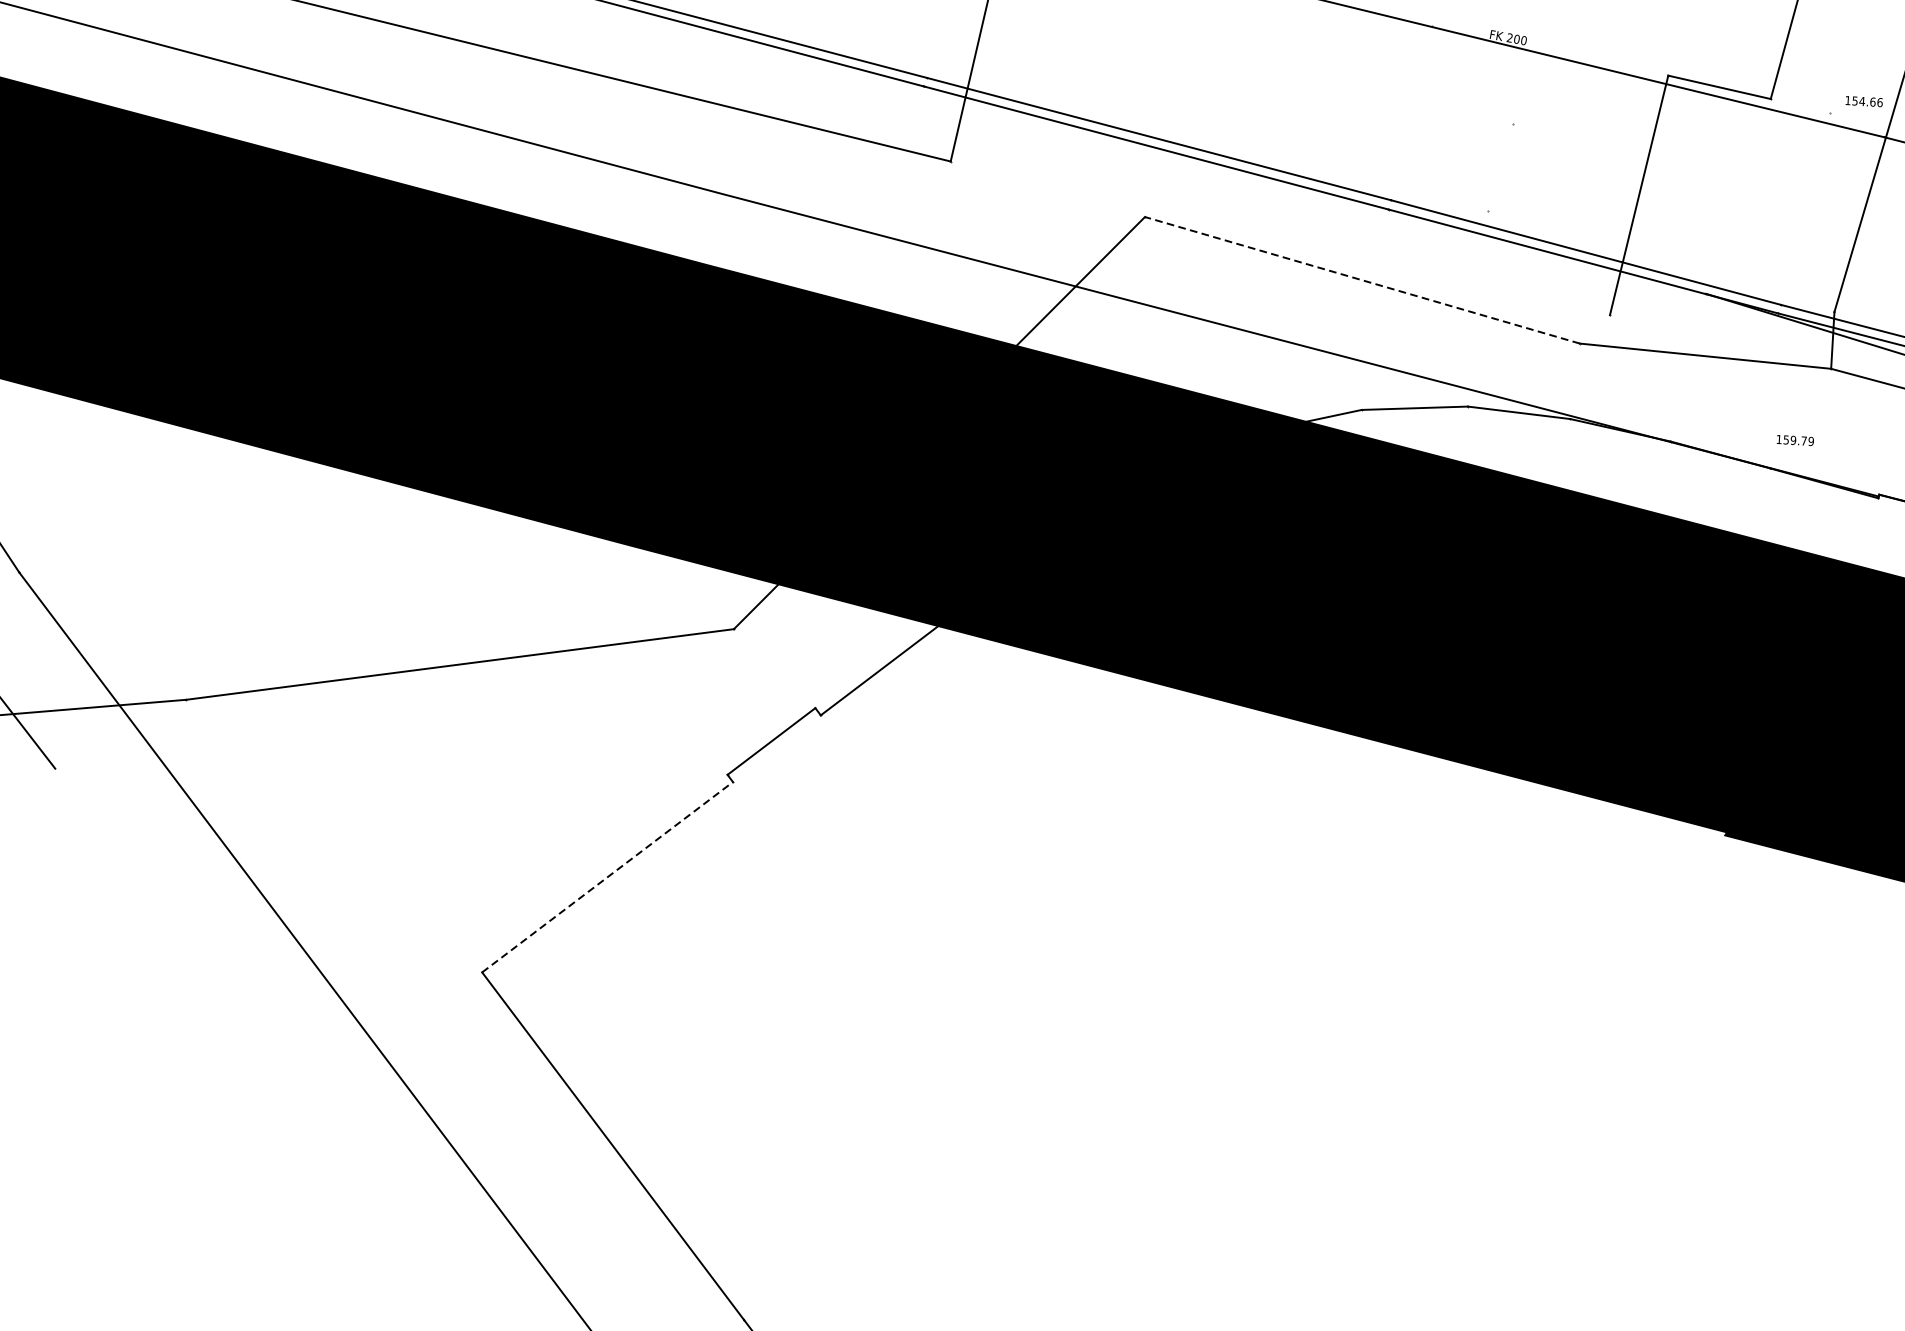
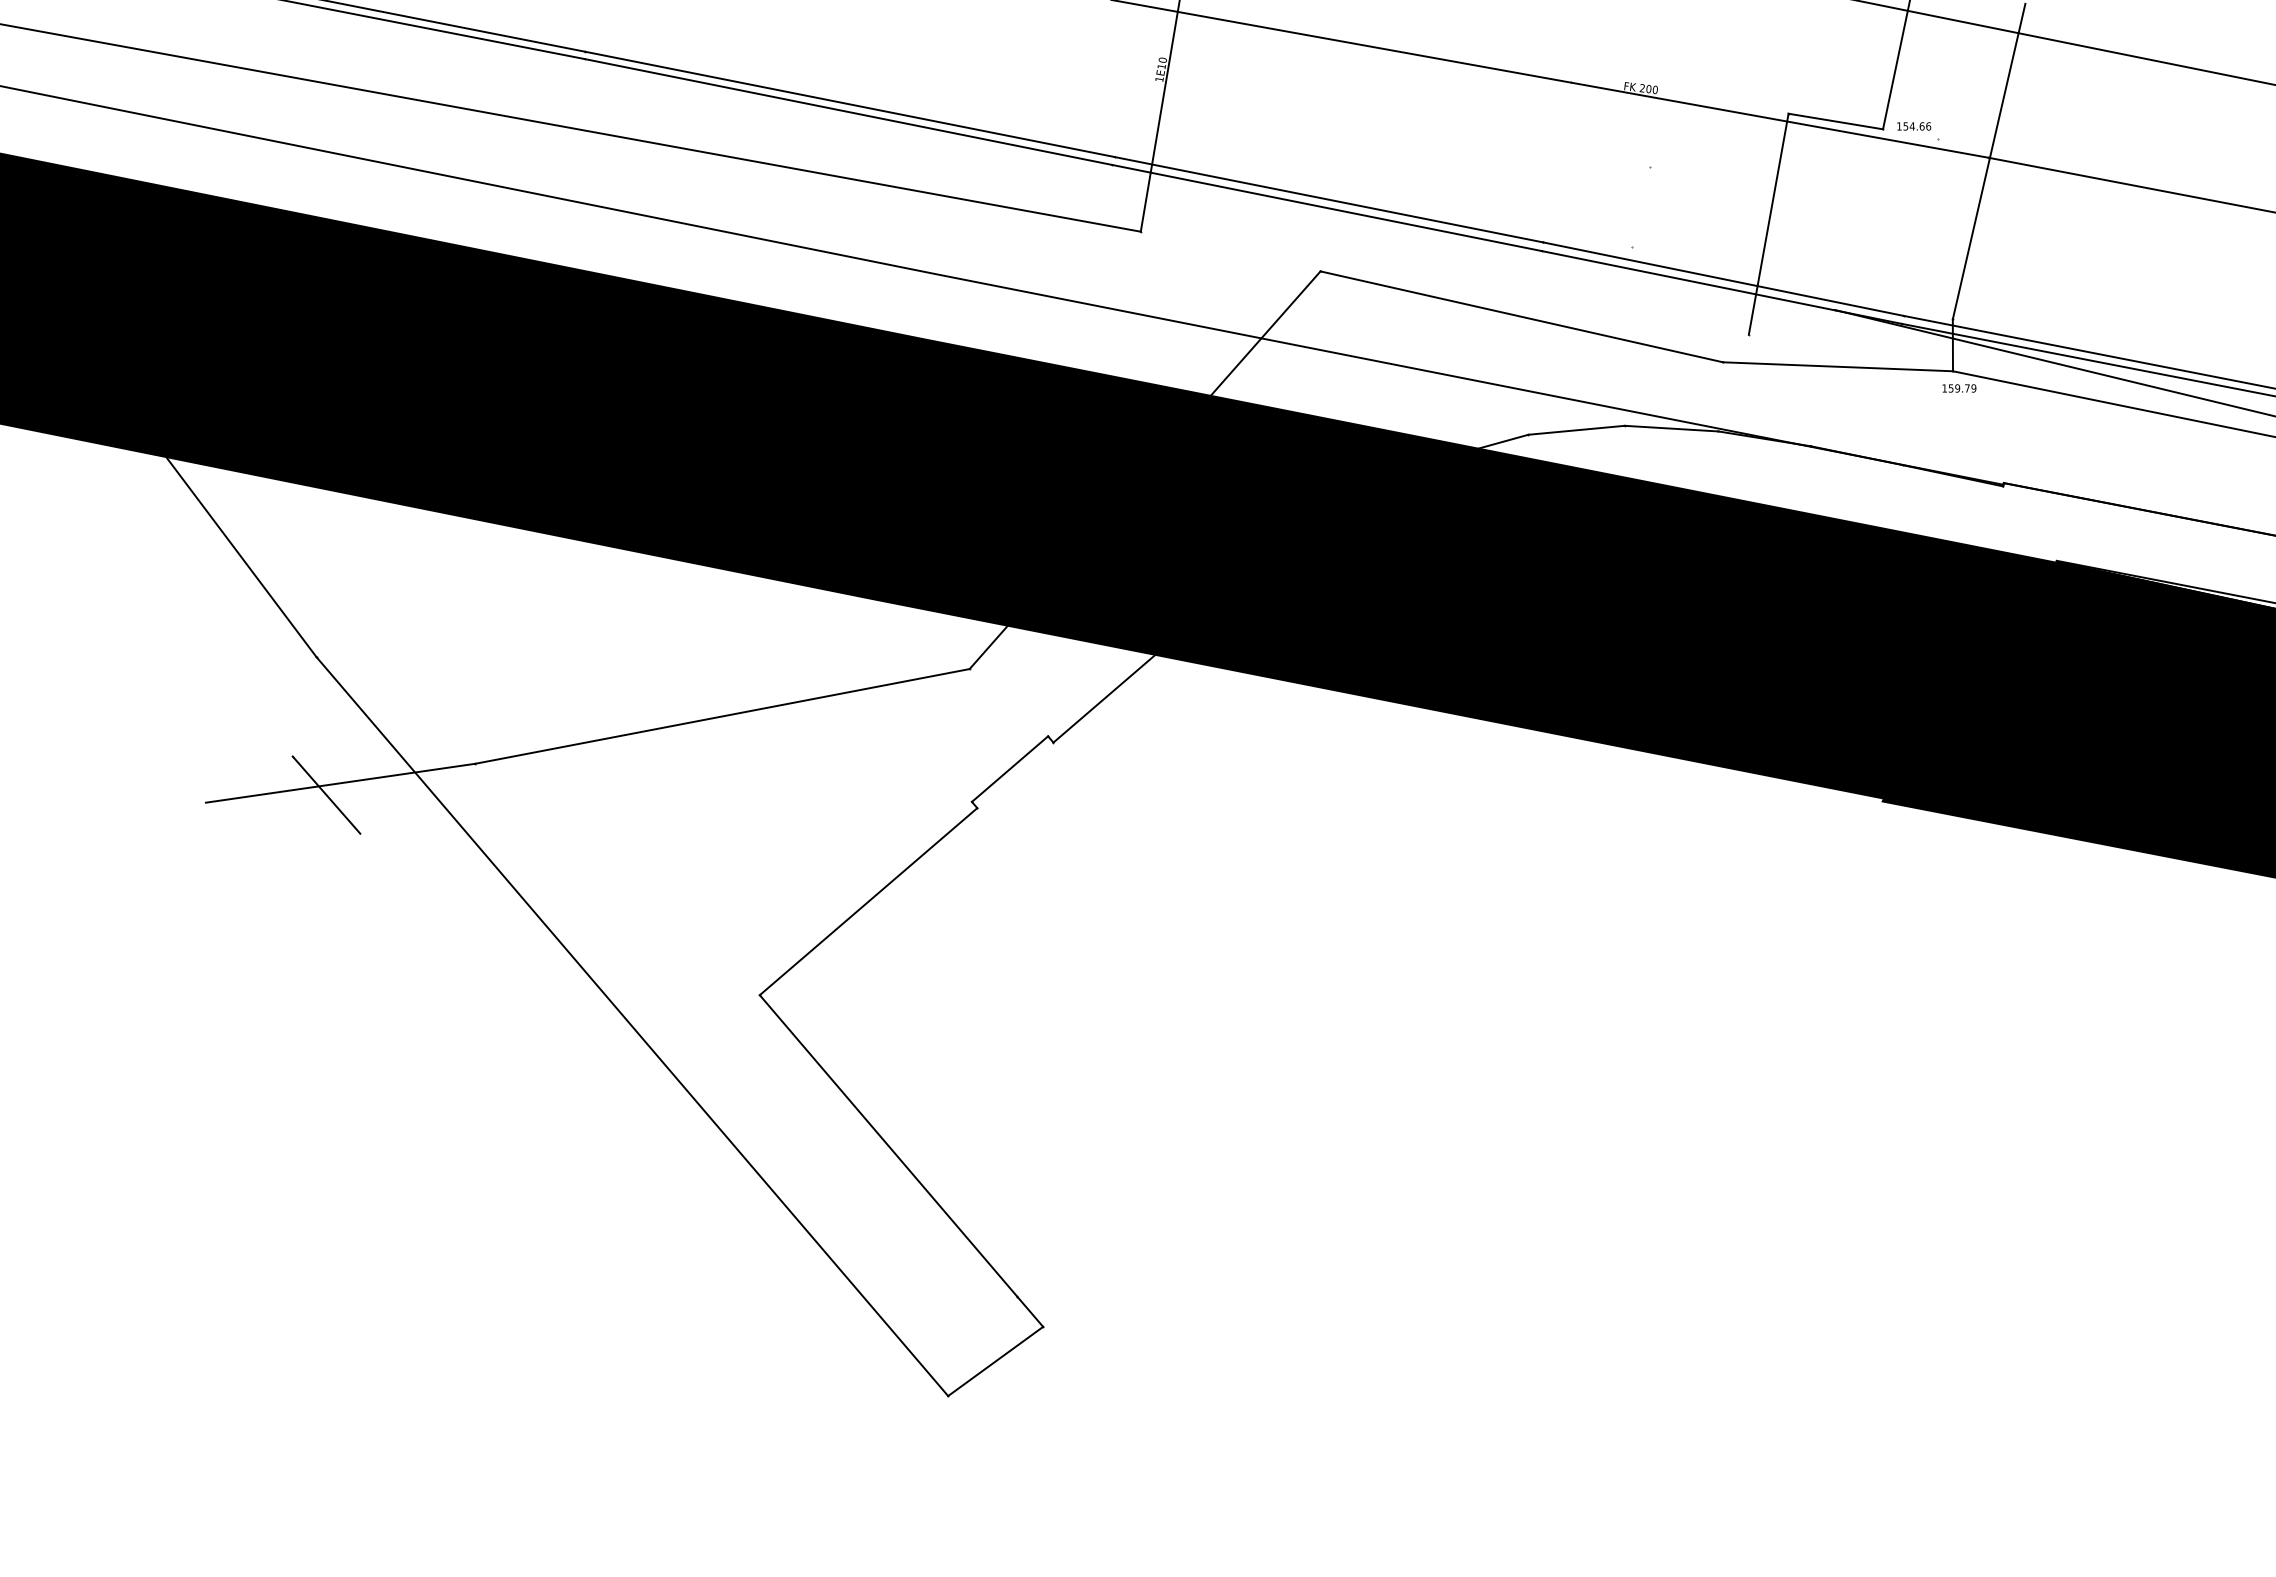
text: (1864, 101) -> (1914, 126), moved
line: (1362, 279) -> (1521, 316), dashed -> solid
text: (1795, 440) -> (1959, 388), moved
line: (607, 877) -> (868, 901), dashed -> solid

